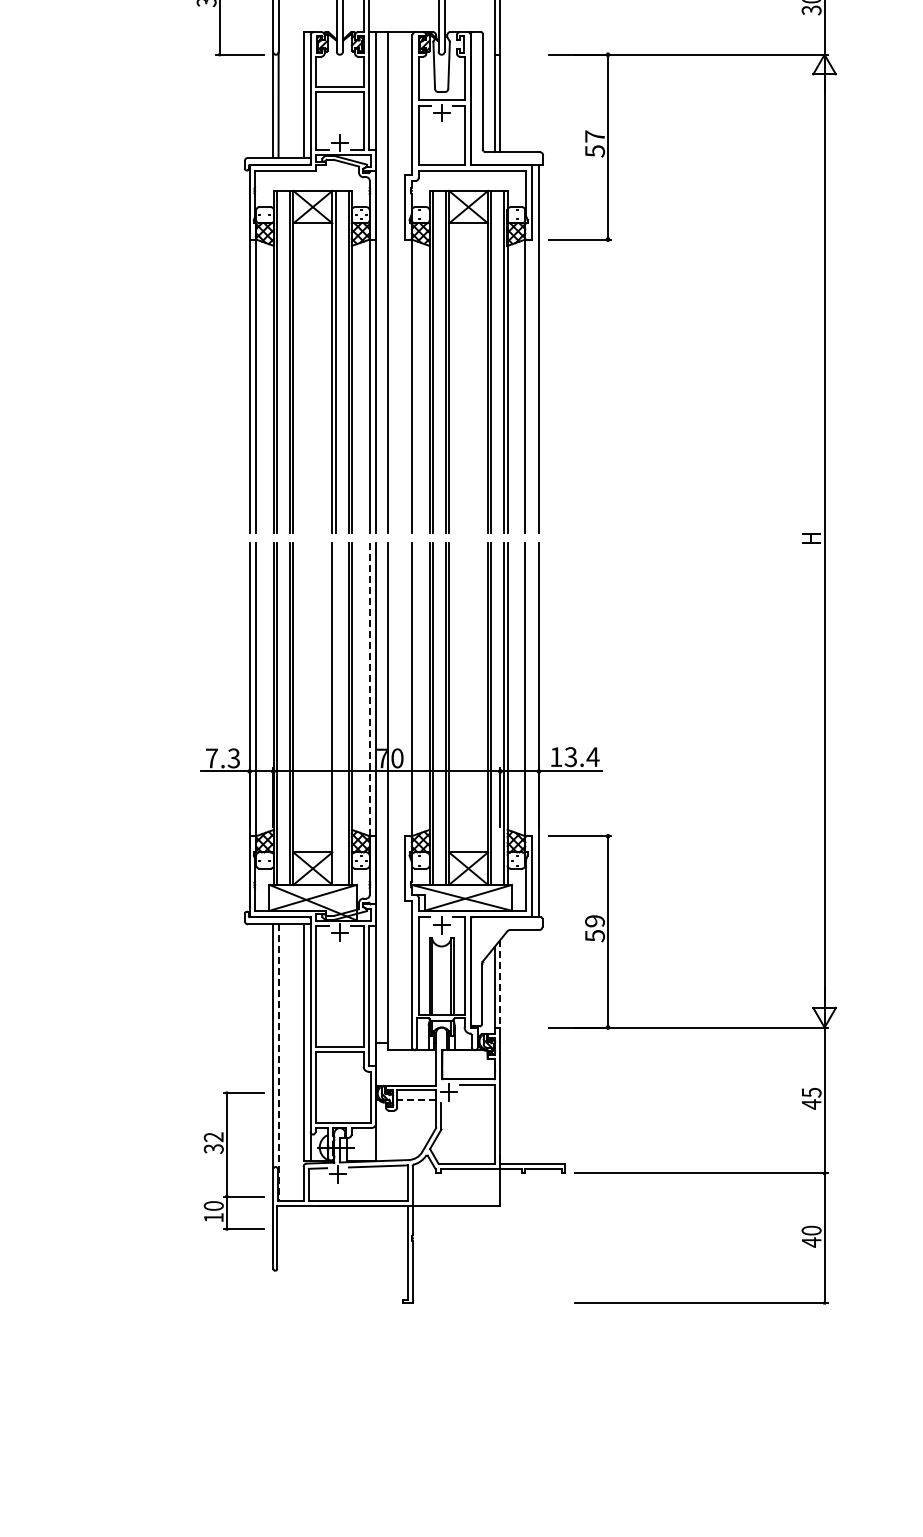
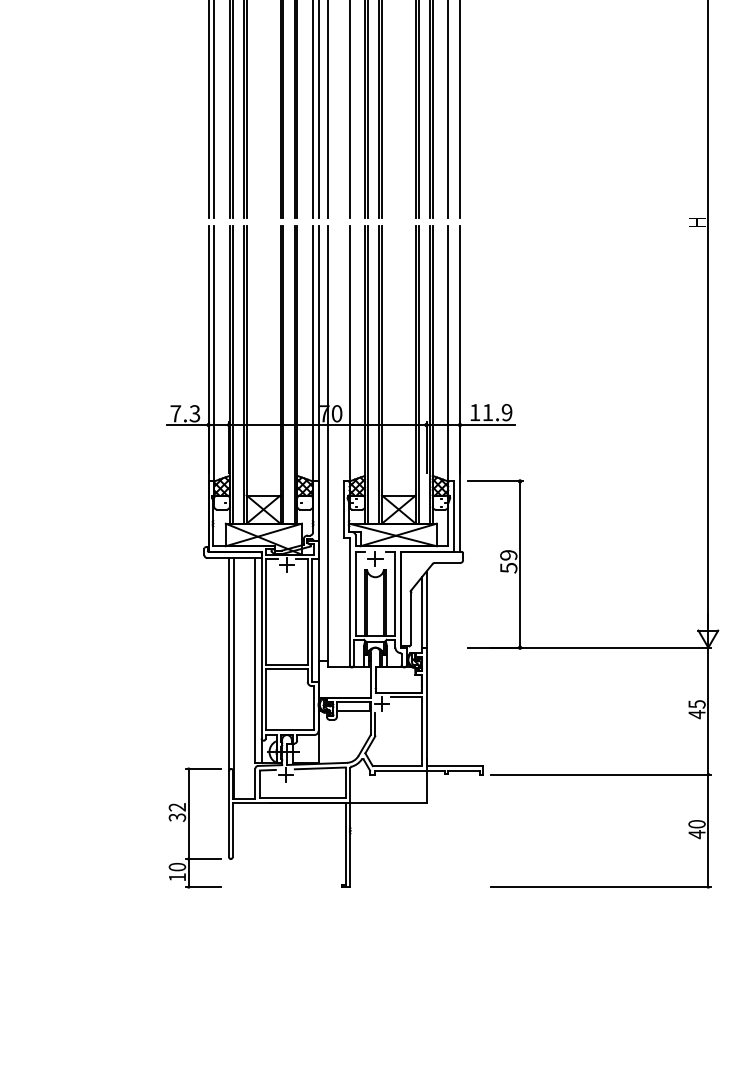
line: (369, 690) -> (312, 354), dashed -> solid
line: (335, 713) -> (283, 374), added
text: (581, 757) -> (497, 412), 13.4 -> 11.9
line: (500, 983) -> (426, 609), dashed -> solid
line: (278, 1063) -> (233, 678), dashed -> solid
line: (416, 1099) -> (353, 710), dashed -> solid
part: (233, 1160) -> (194, 827), moved

